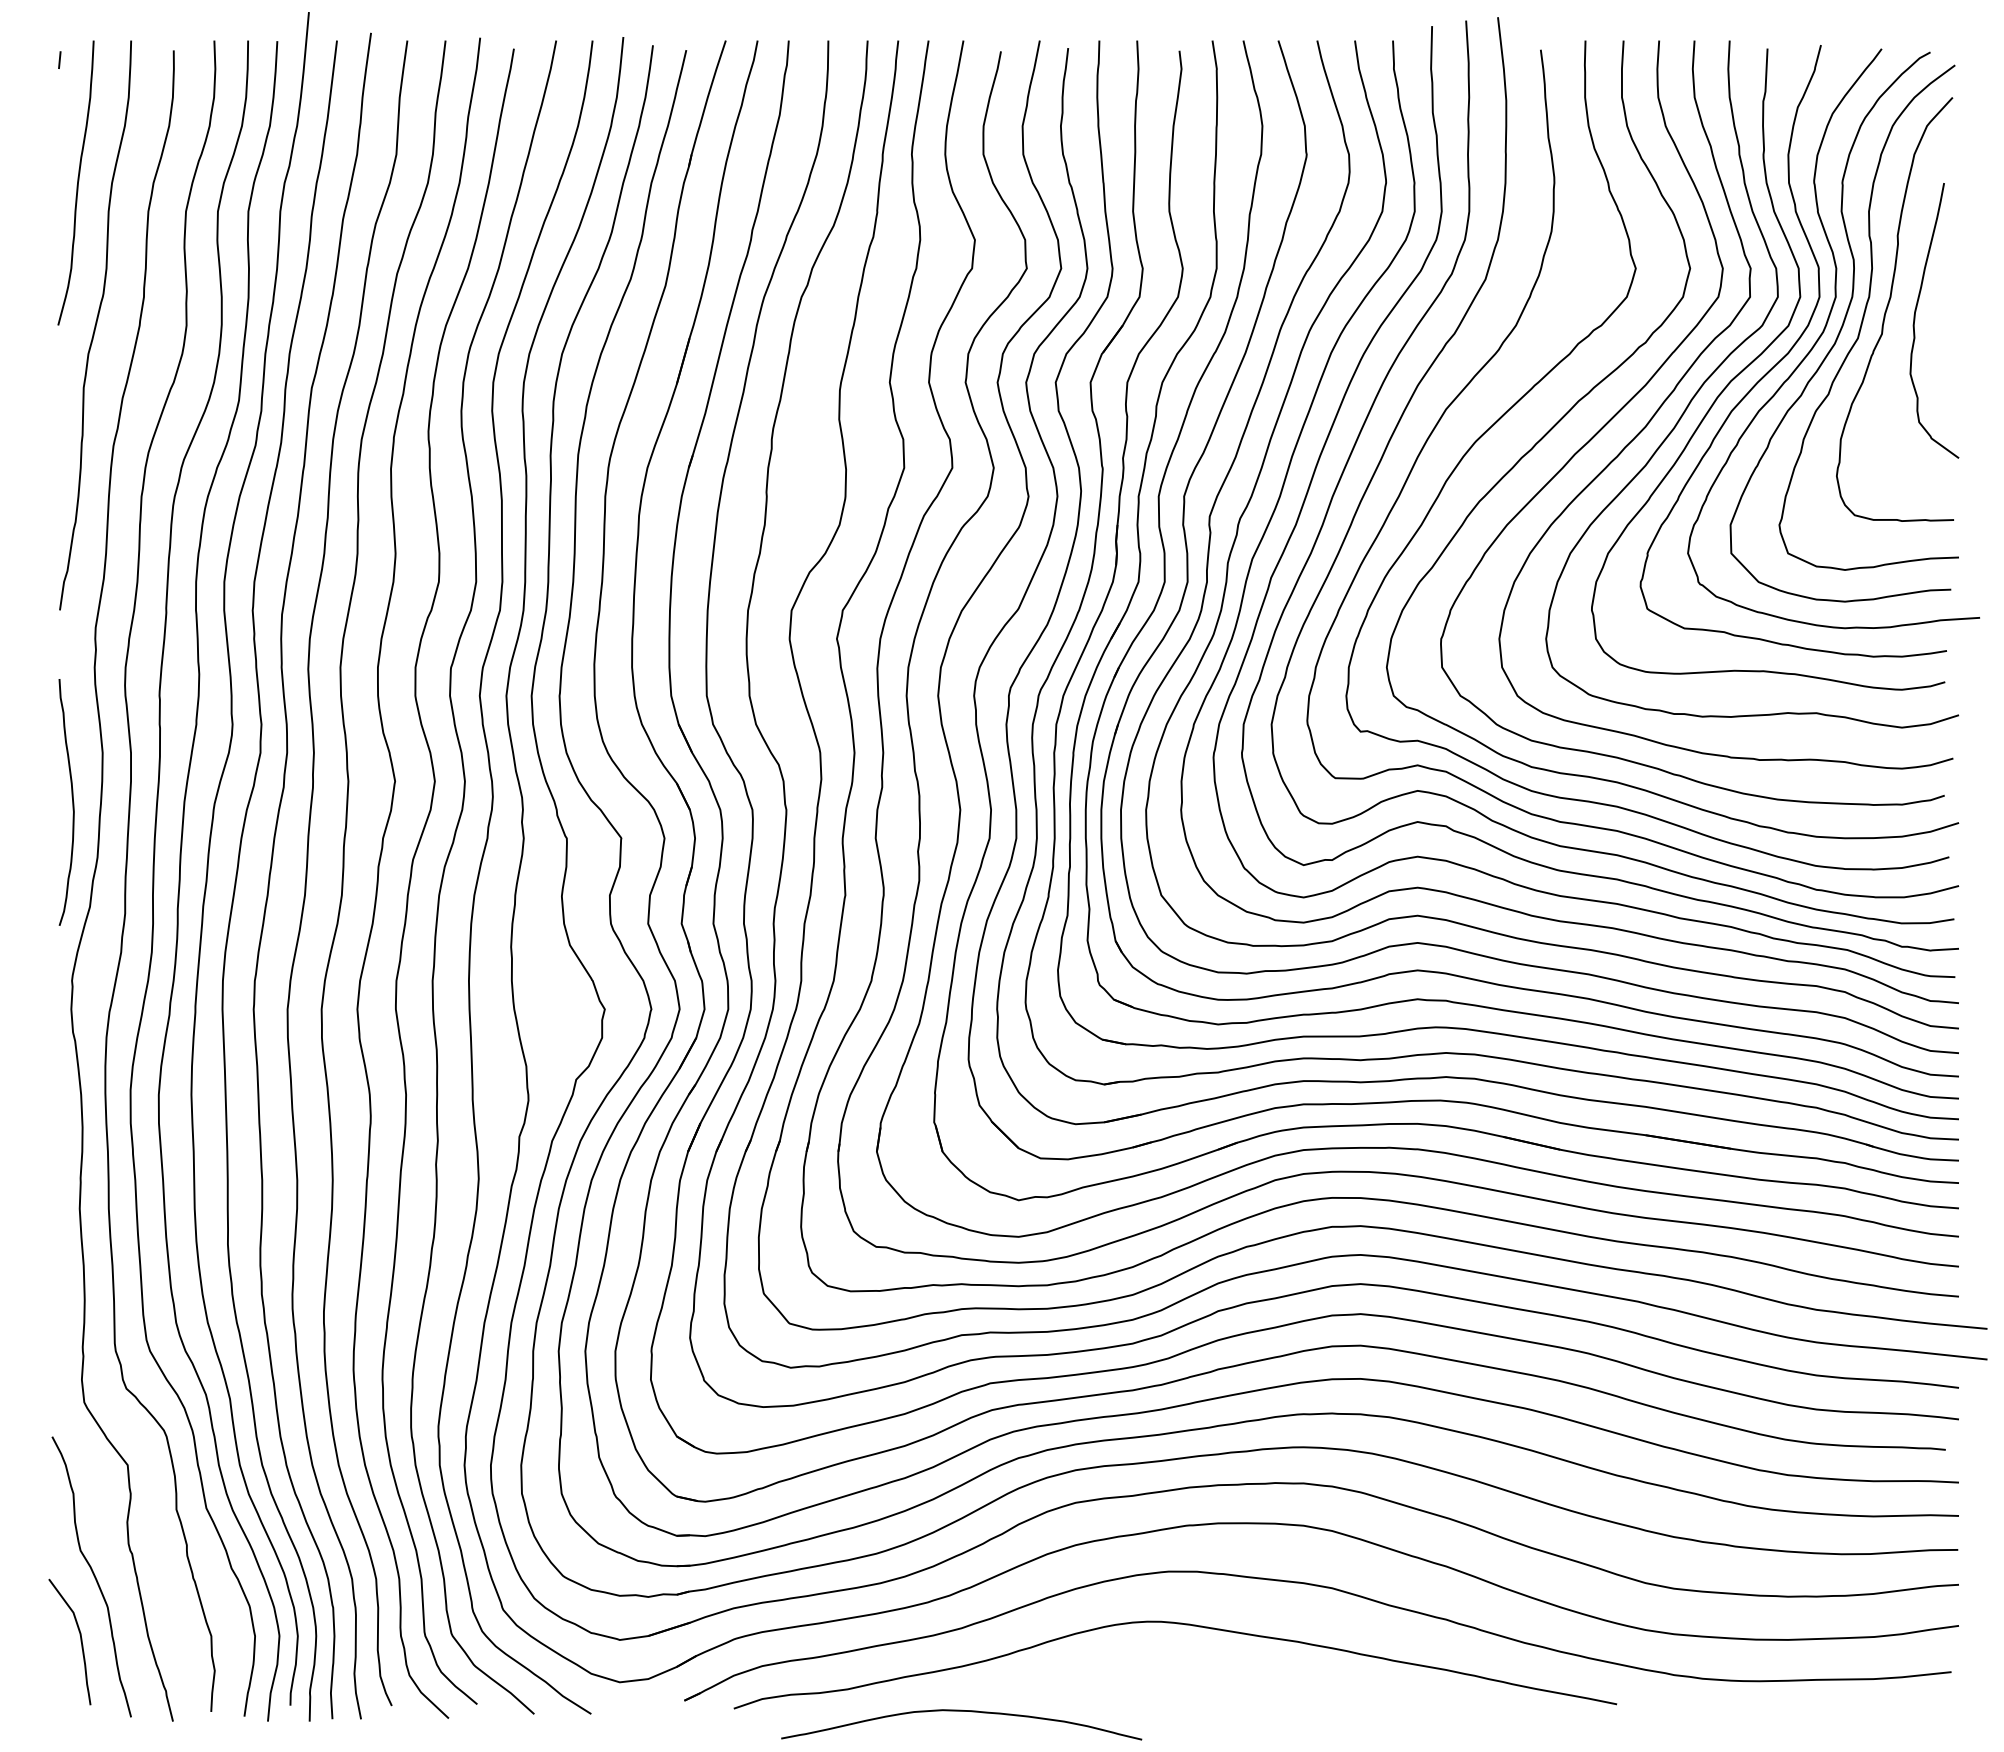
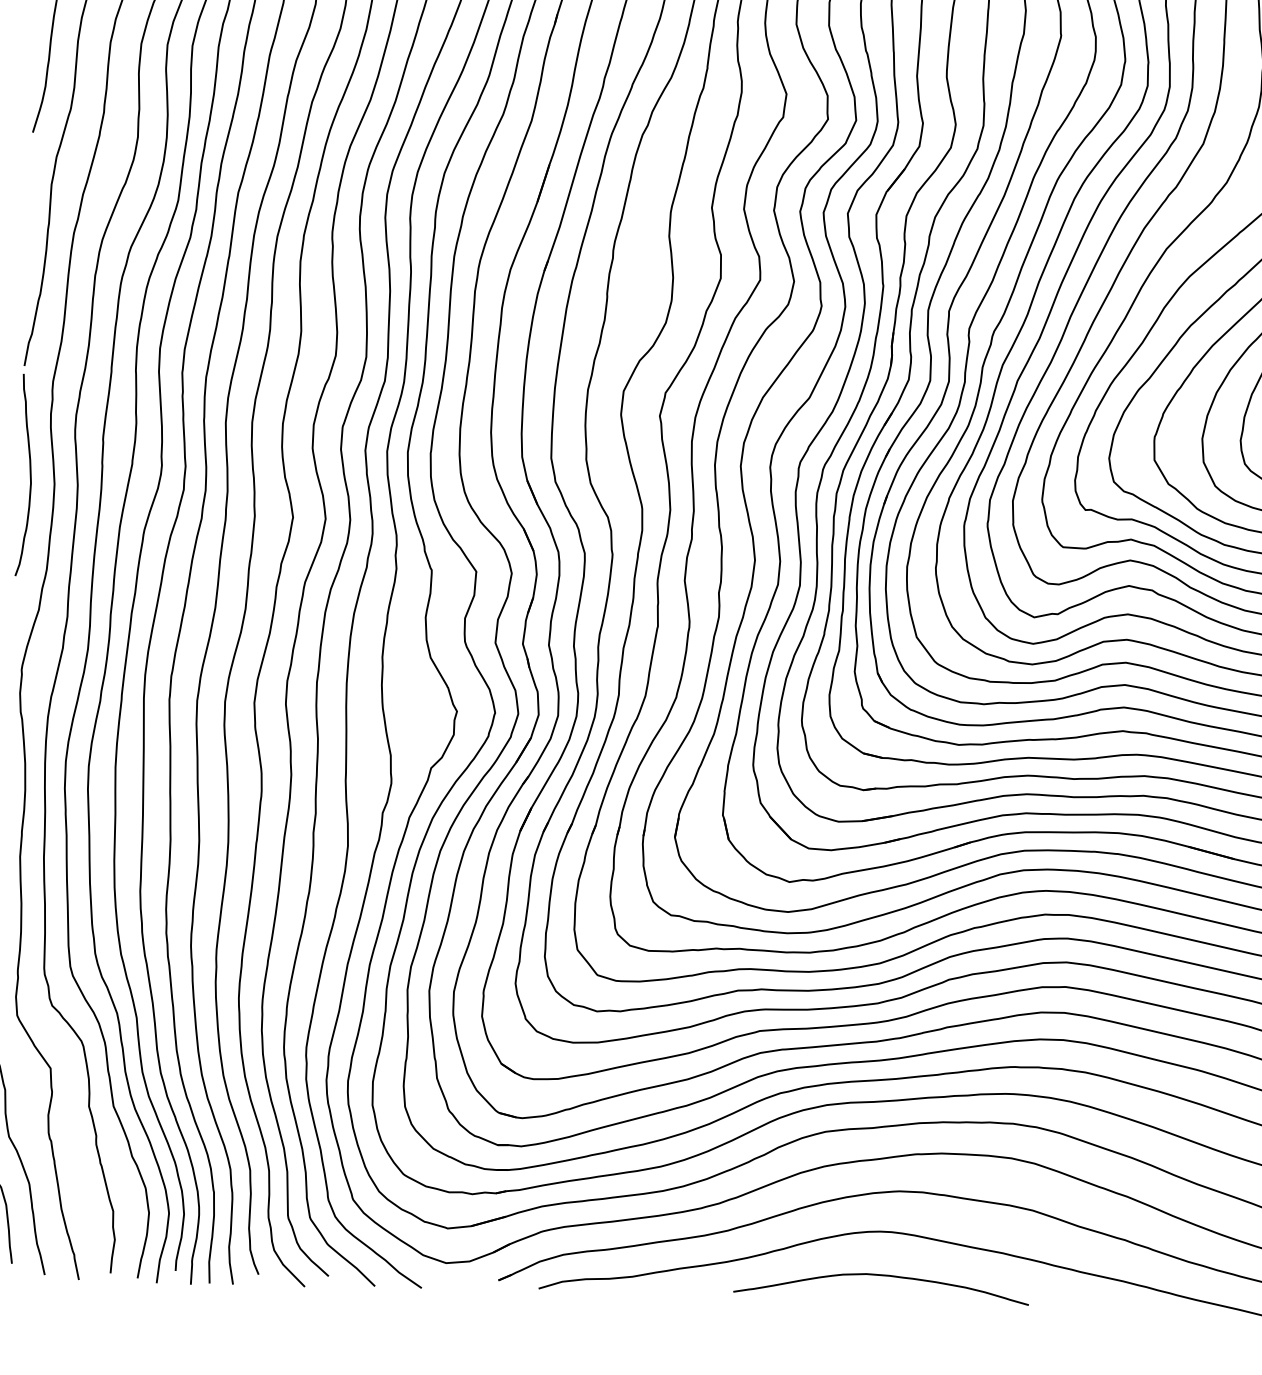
curve: (72, 802) -> (30, 475), moved
curve: (961, 1711) -> (881, 1275), moved

